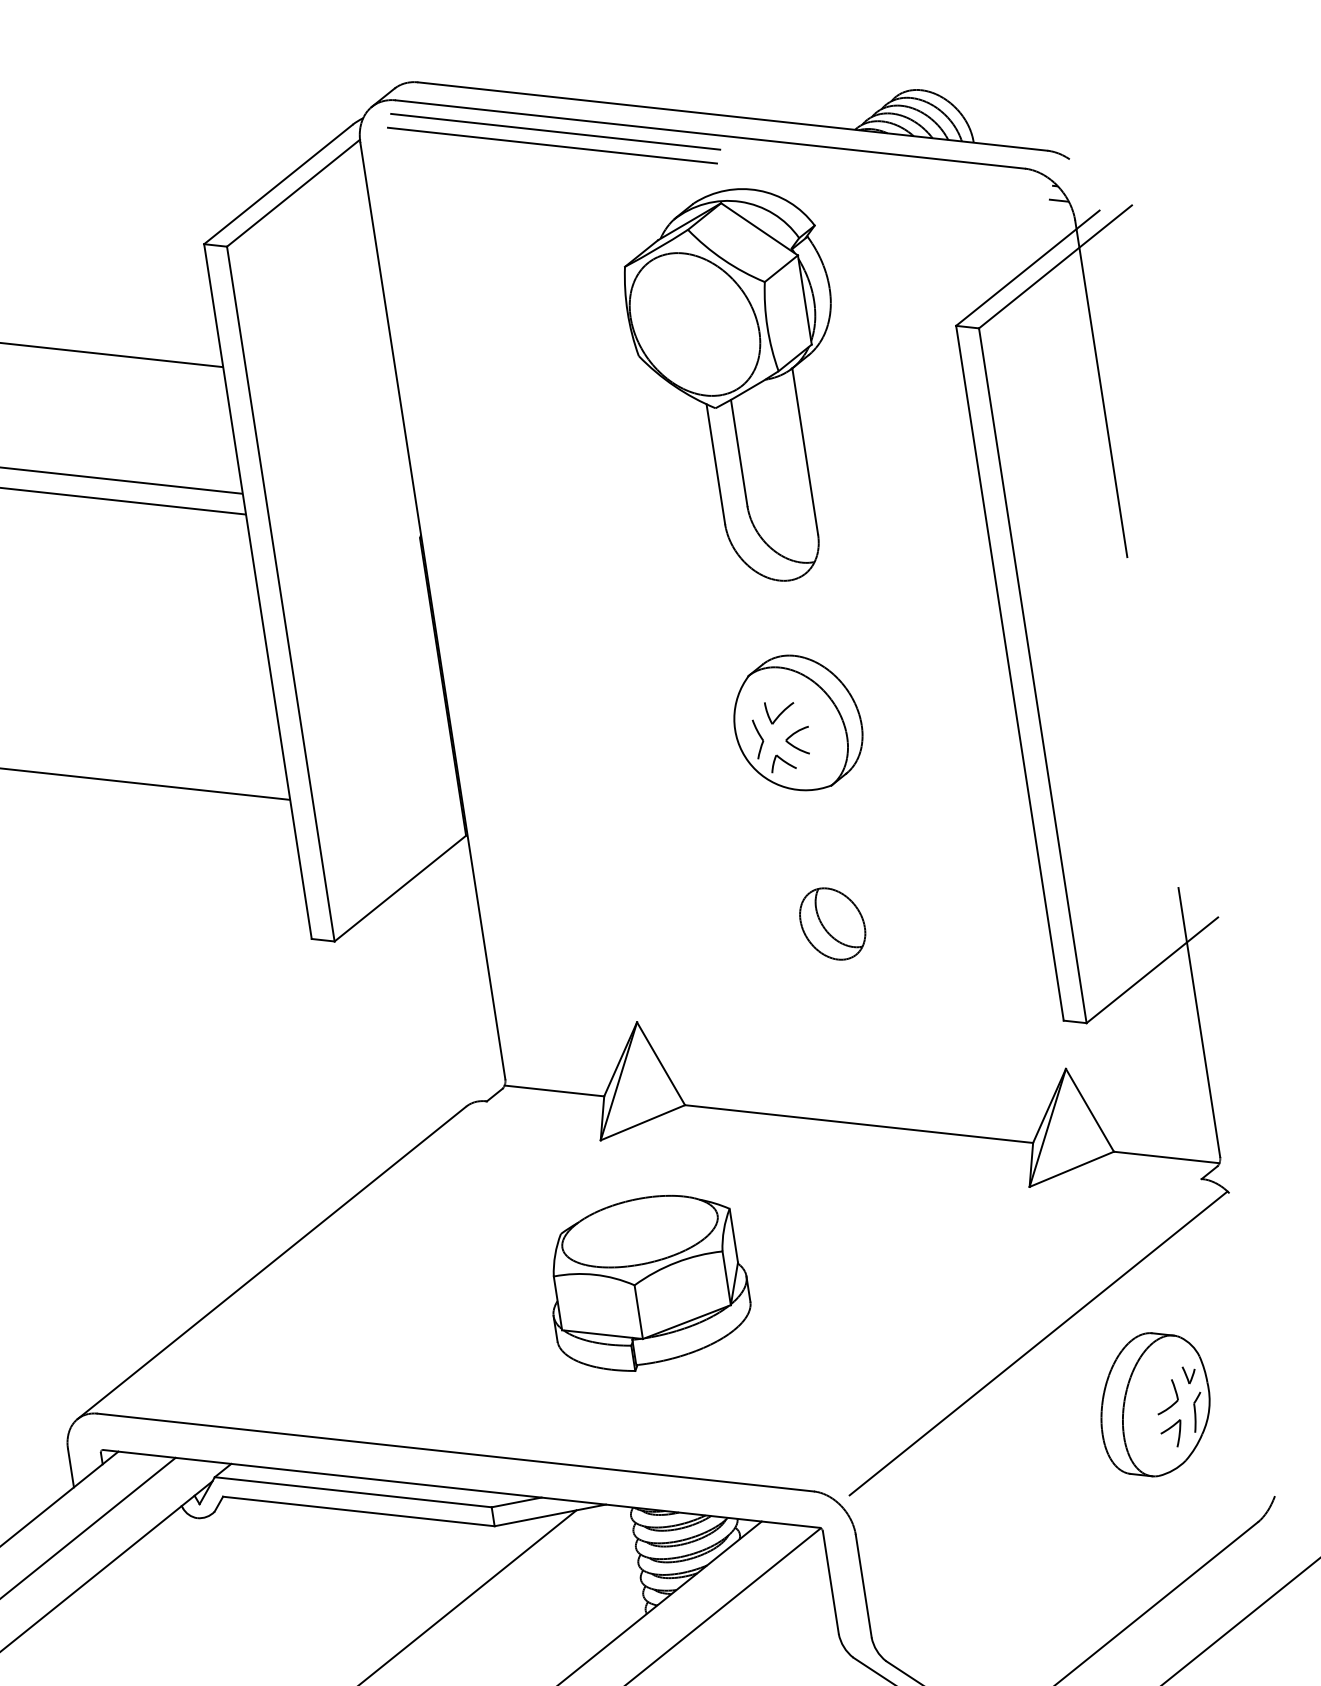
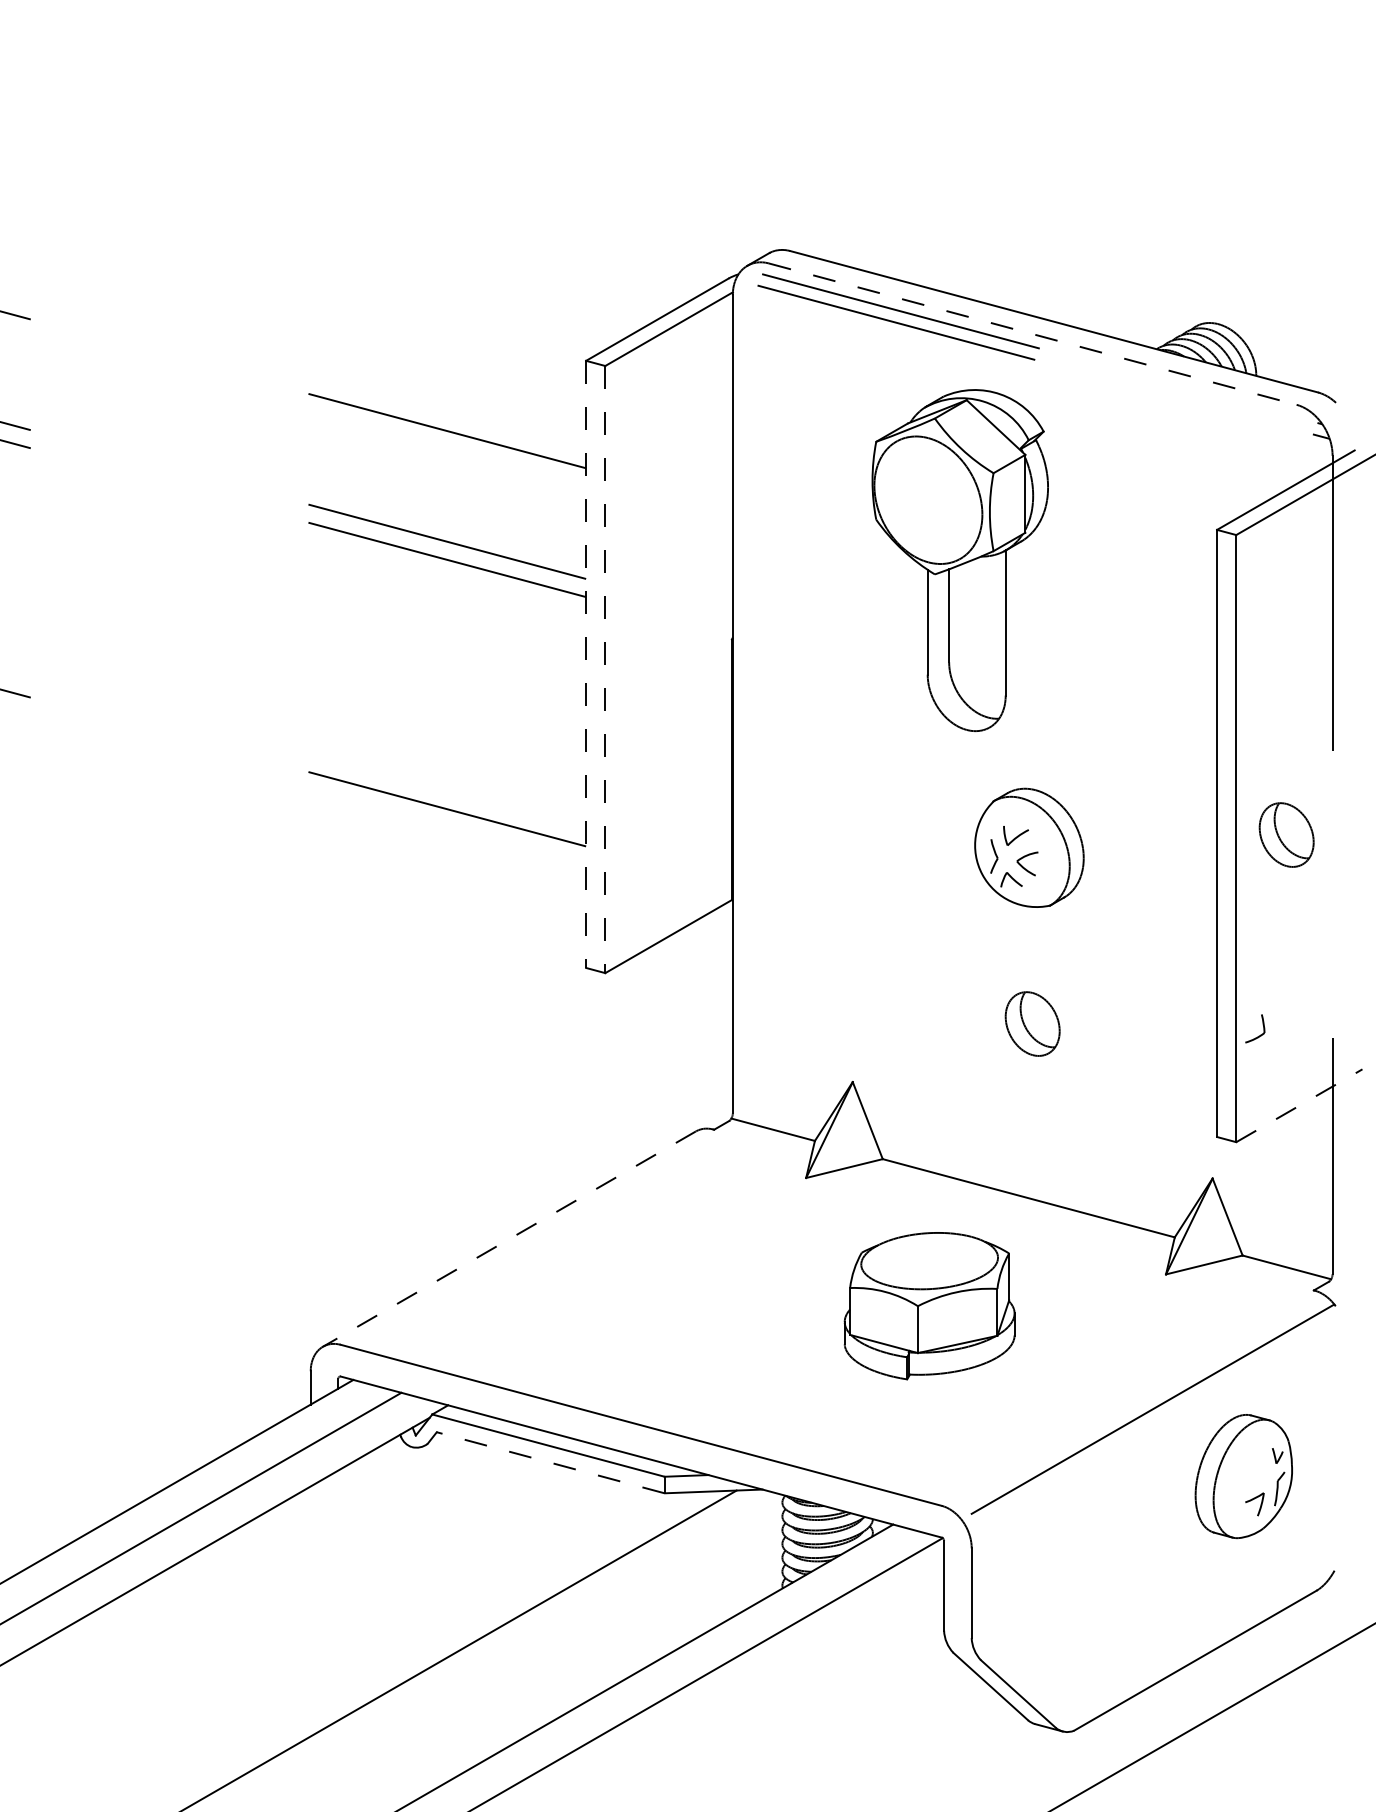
line: (711, 134) -> (1033, 334), solid -> dashed
part: (741, 387) -> (959, 560), moved
line: (258, 591) -> (586, 664), solid -> dashed
line: (281, 593) -> (605, 669), solid -> dashed
part: (1089, 662) -> (1286, 834), added
line: (1152, 969) -> (1299, 1105), solid -> dashed
line: (270, 1263) -> (508, 1239), solid -> dashed
part: (647, 1283) -> (929, 1306), moved
part: (1173, 1402) -> (1260, 1034), moved
line: (358, 1511) -> (550, 1462), solid -> dashed

